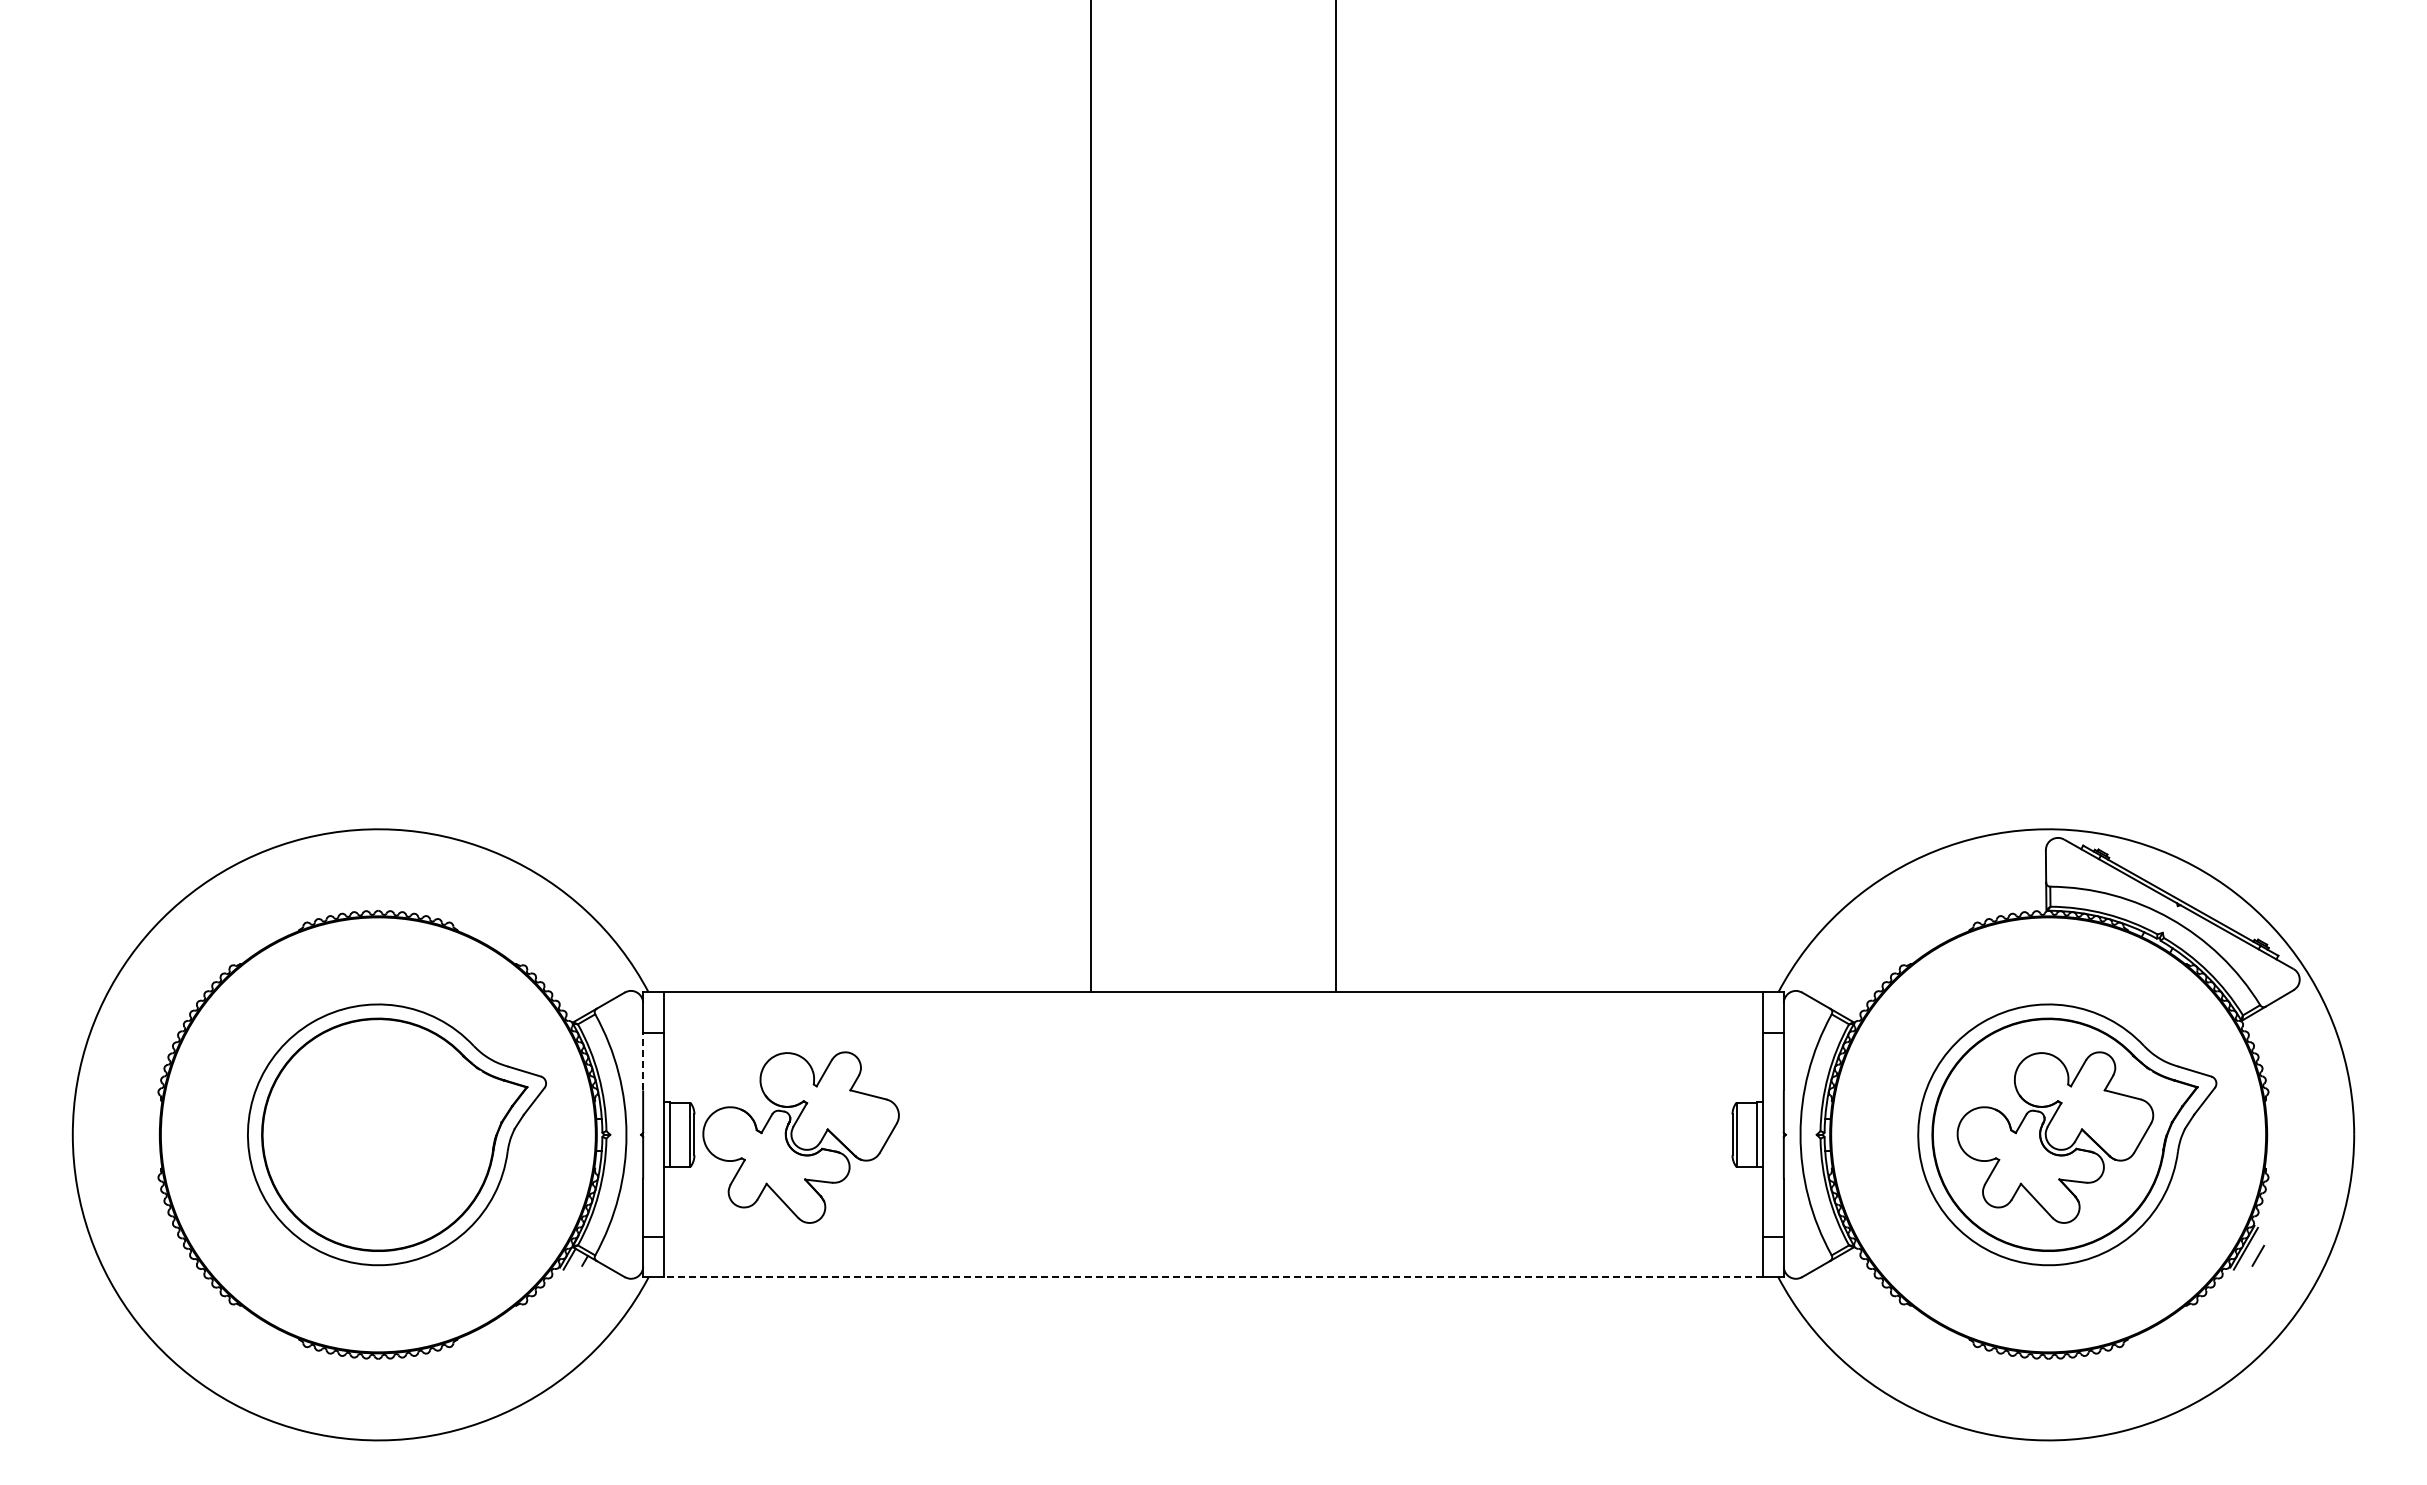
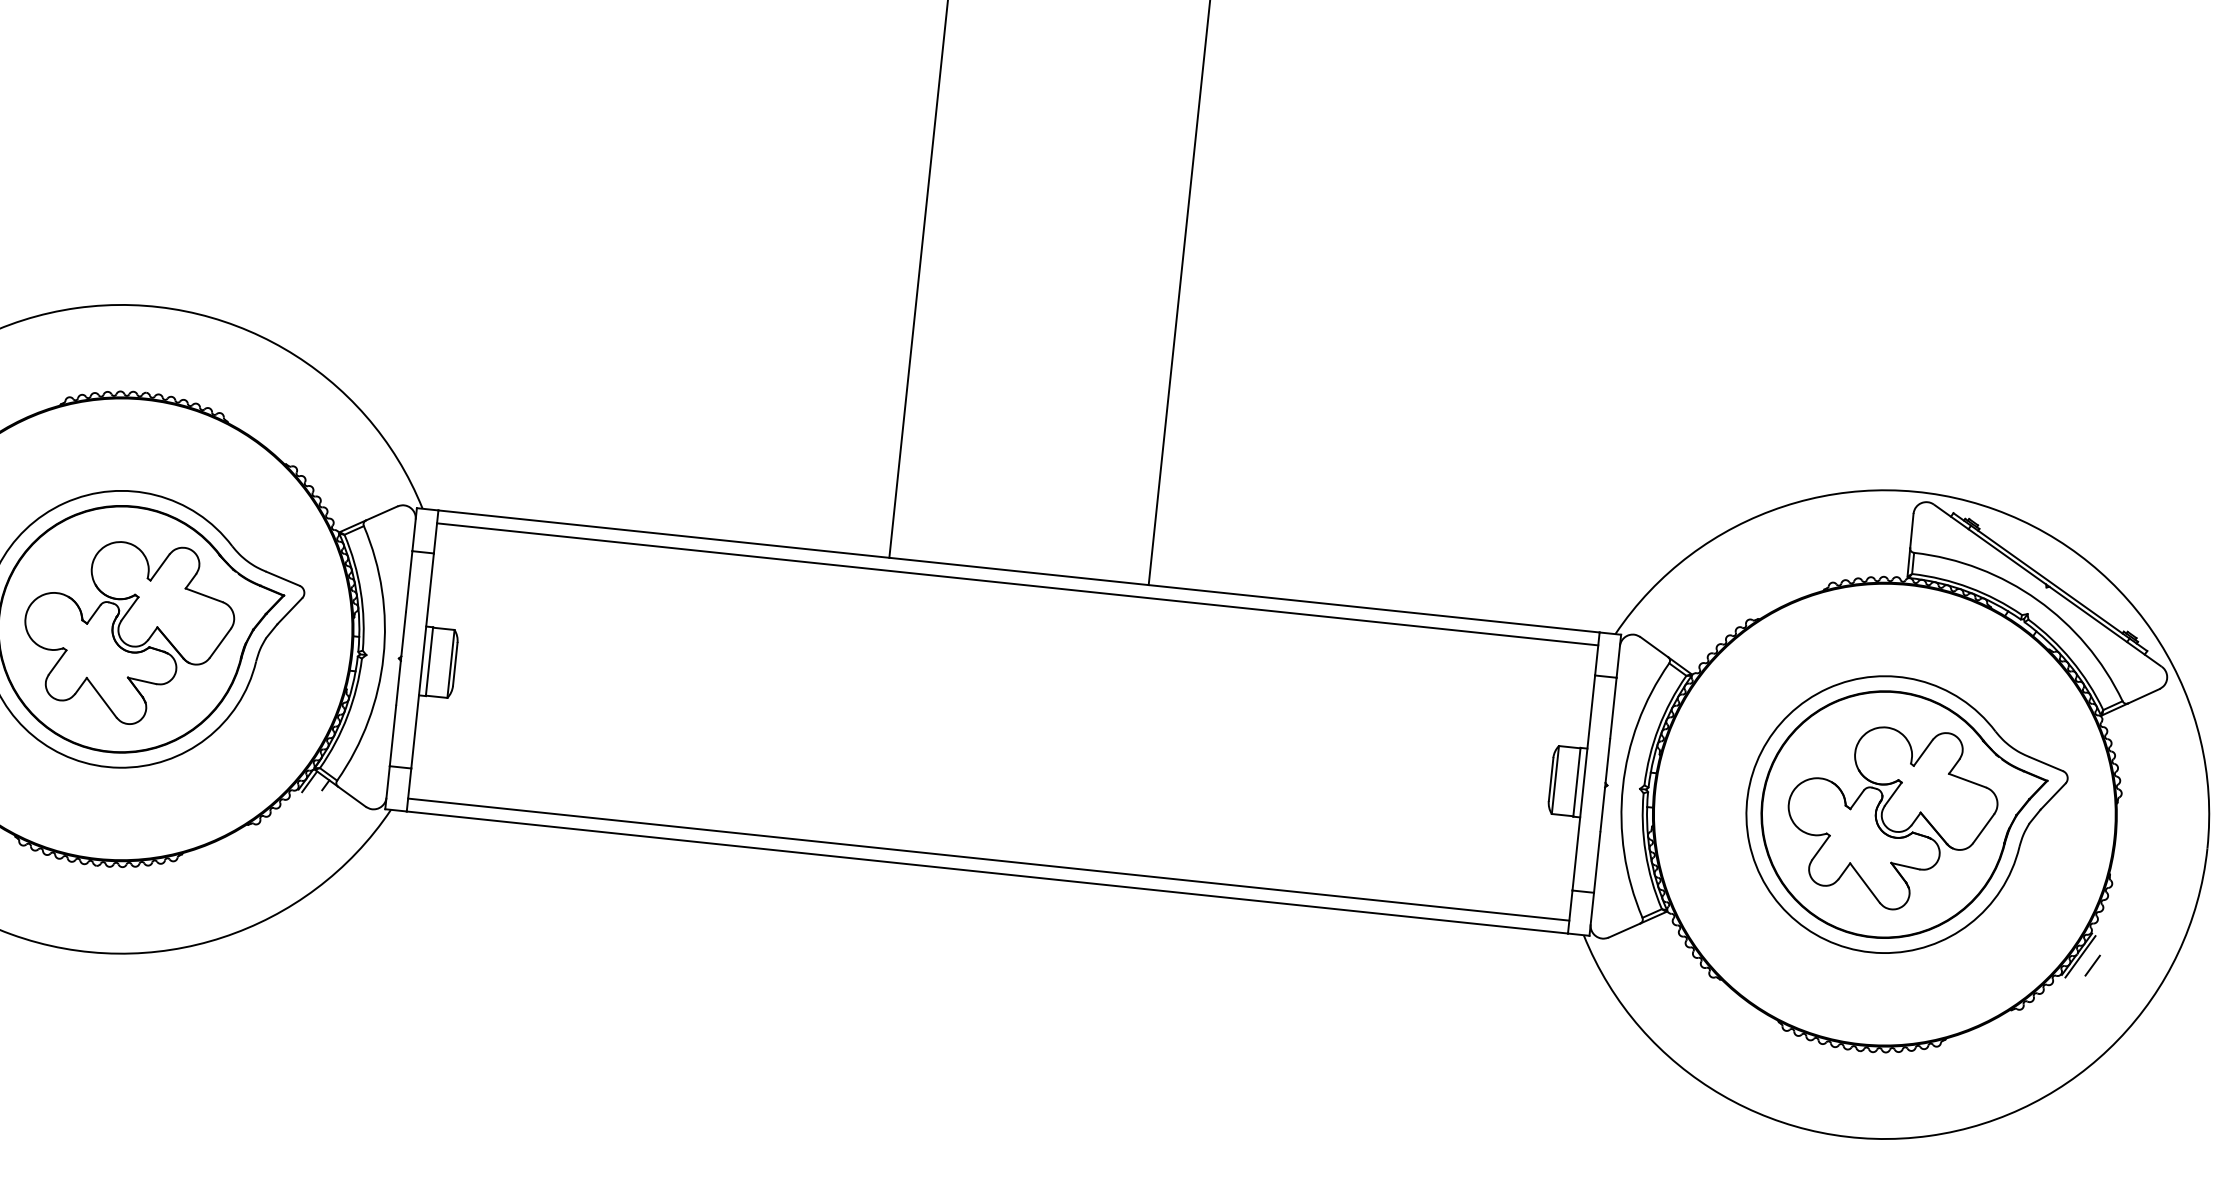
line: (1213, 1004) -> (1017, 584), added
line: (643, 1061) -> (409, 581), dashed -> solid
part: (800, 1137) -> (127, 632), moved
line: (1213, 1265) -> (988, 859), added
line: (1213, 1277) -> (987, 872), dashed -> solid

